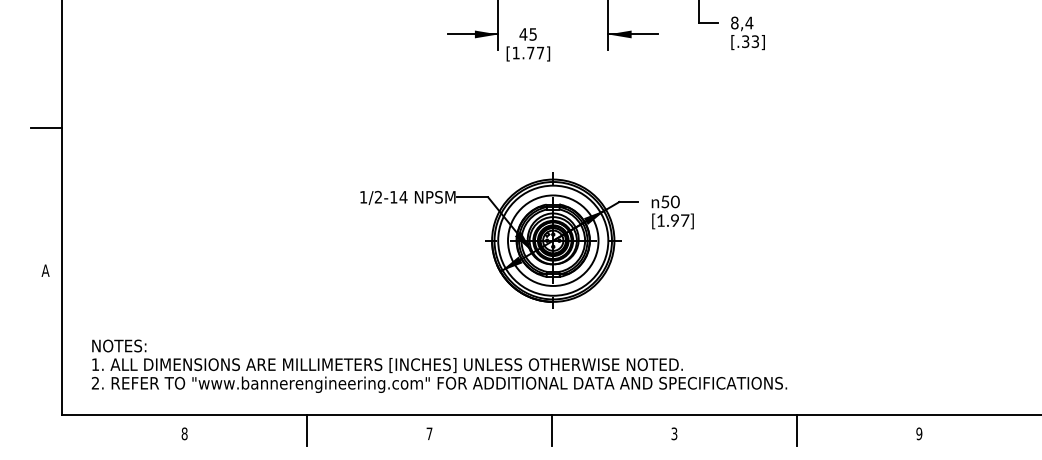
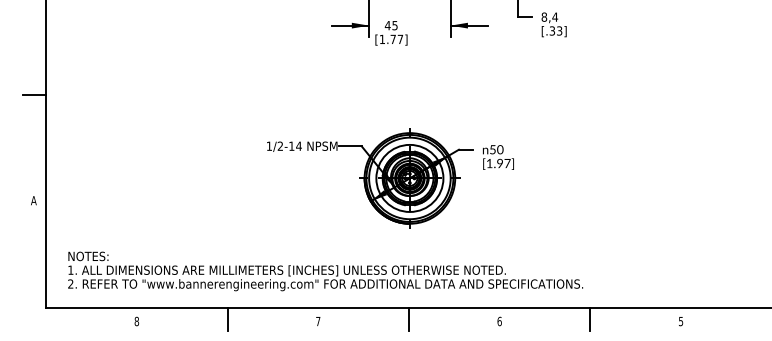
text: (674, 433) -> (499, 321), 3 -> 6
text: (918, 433) -> (680, 321), 9 -> 5

